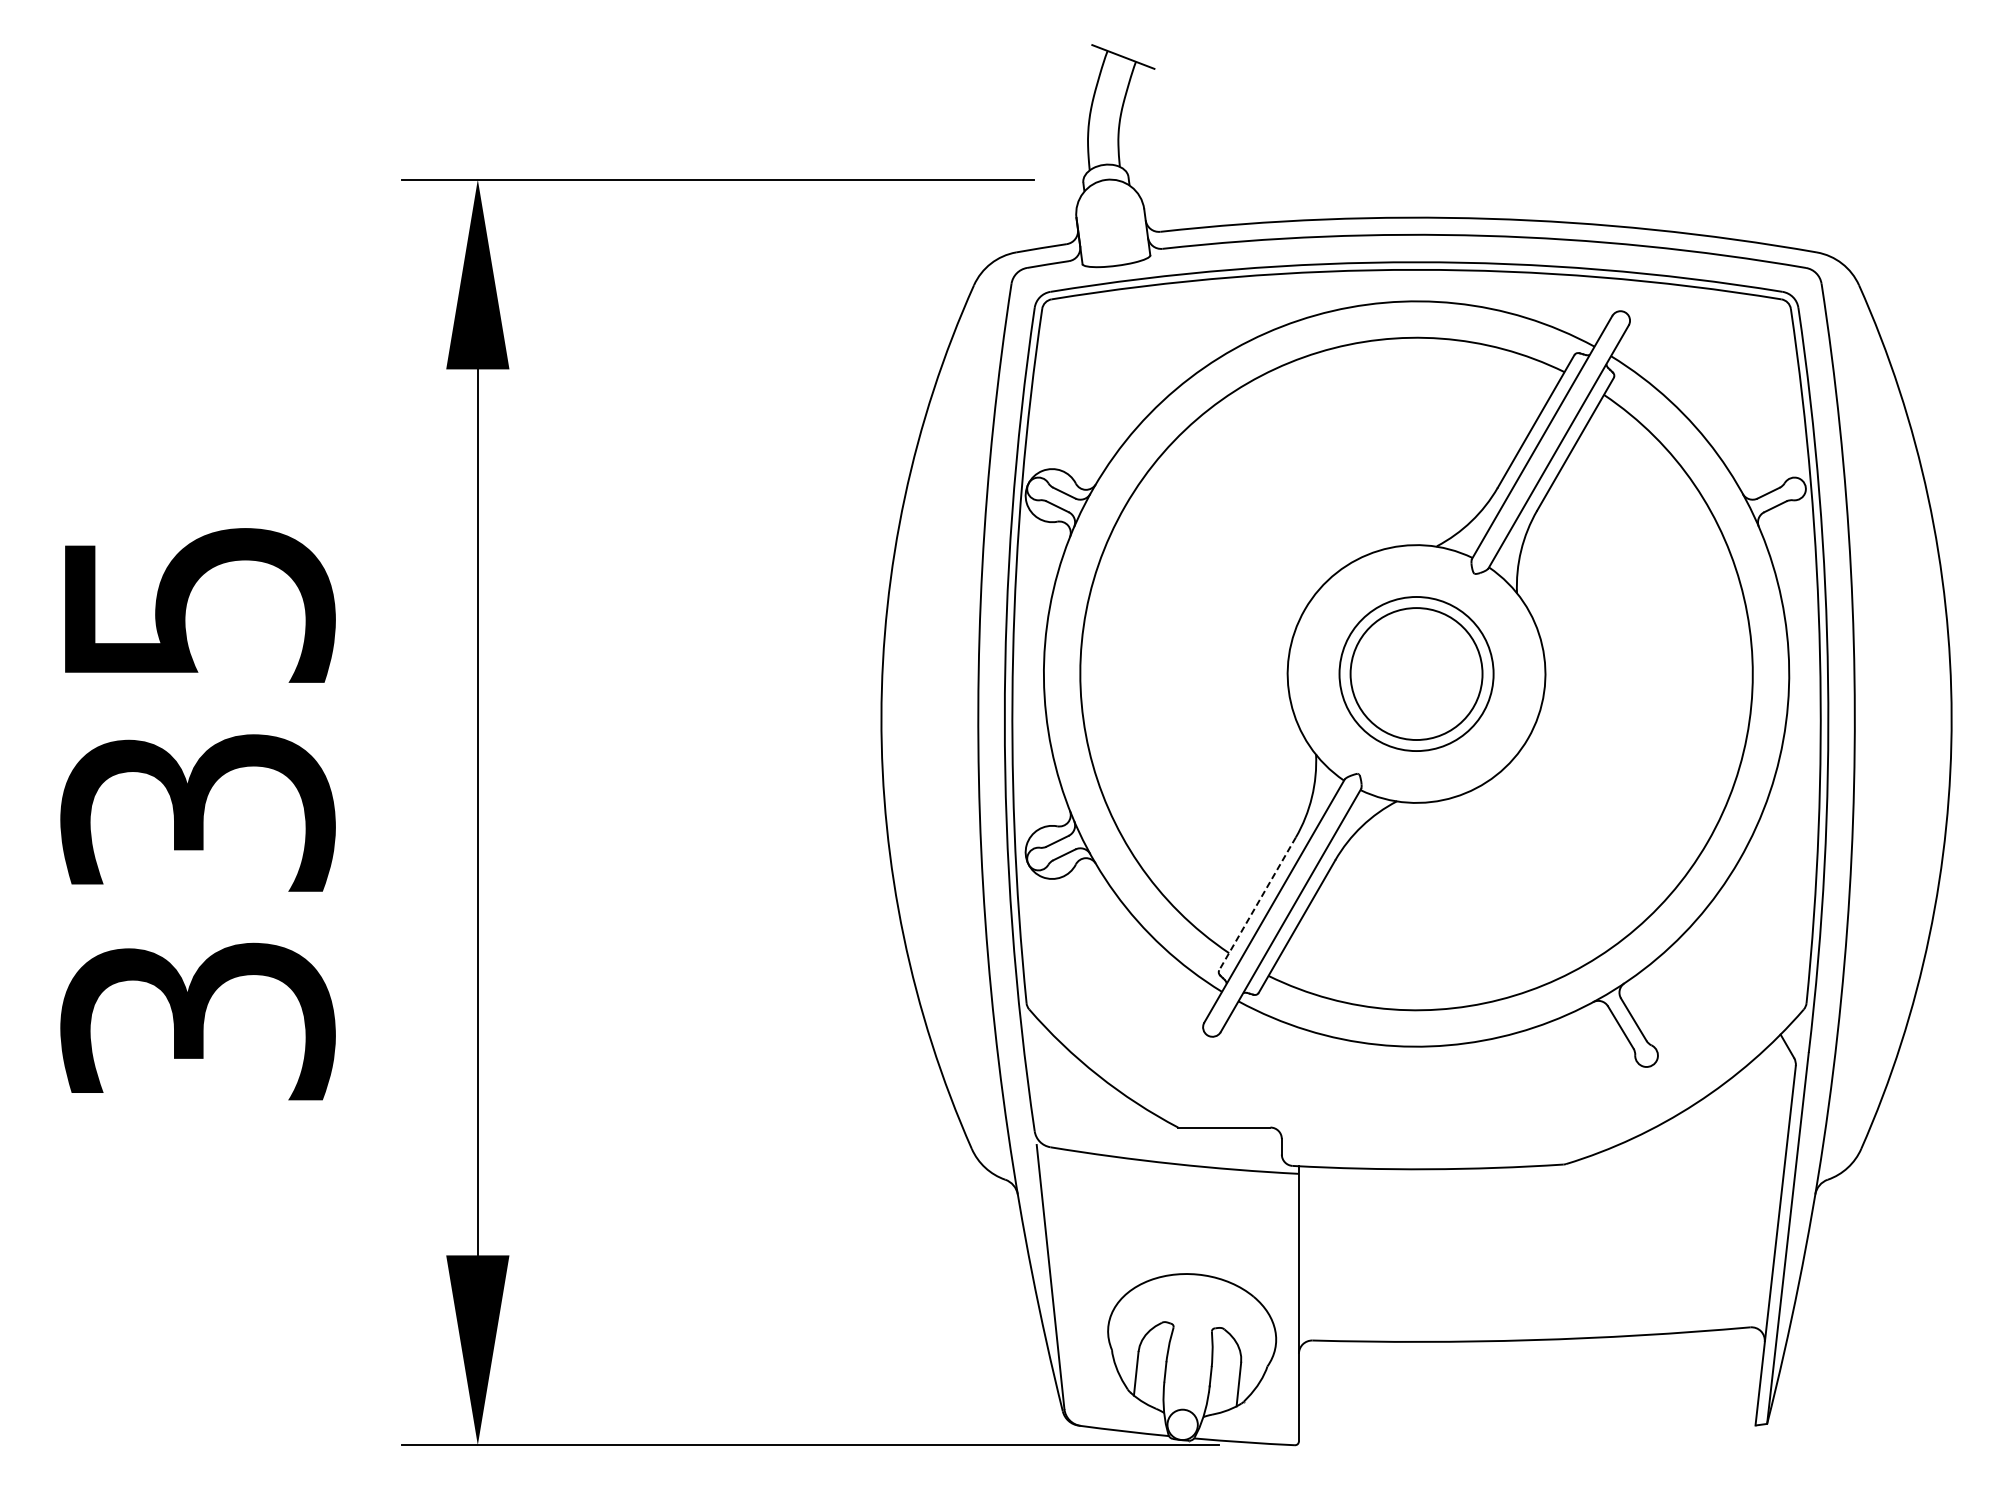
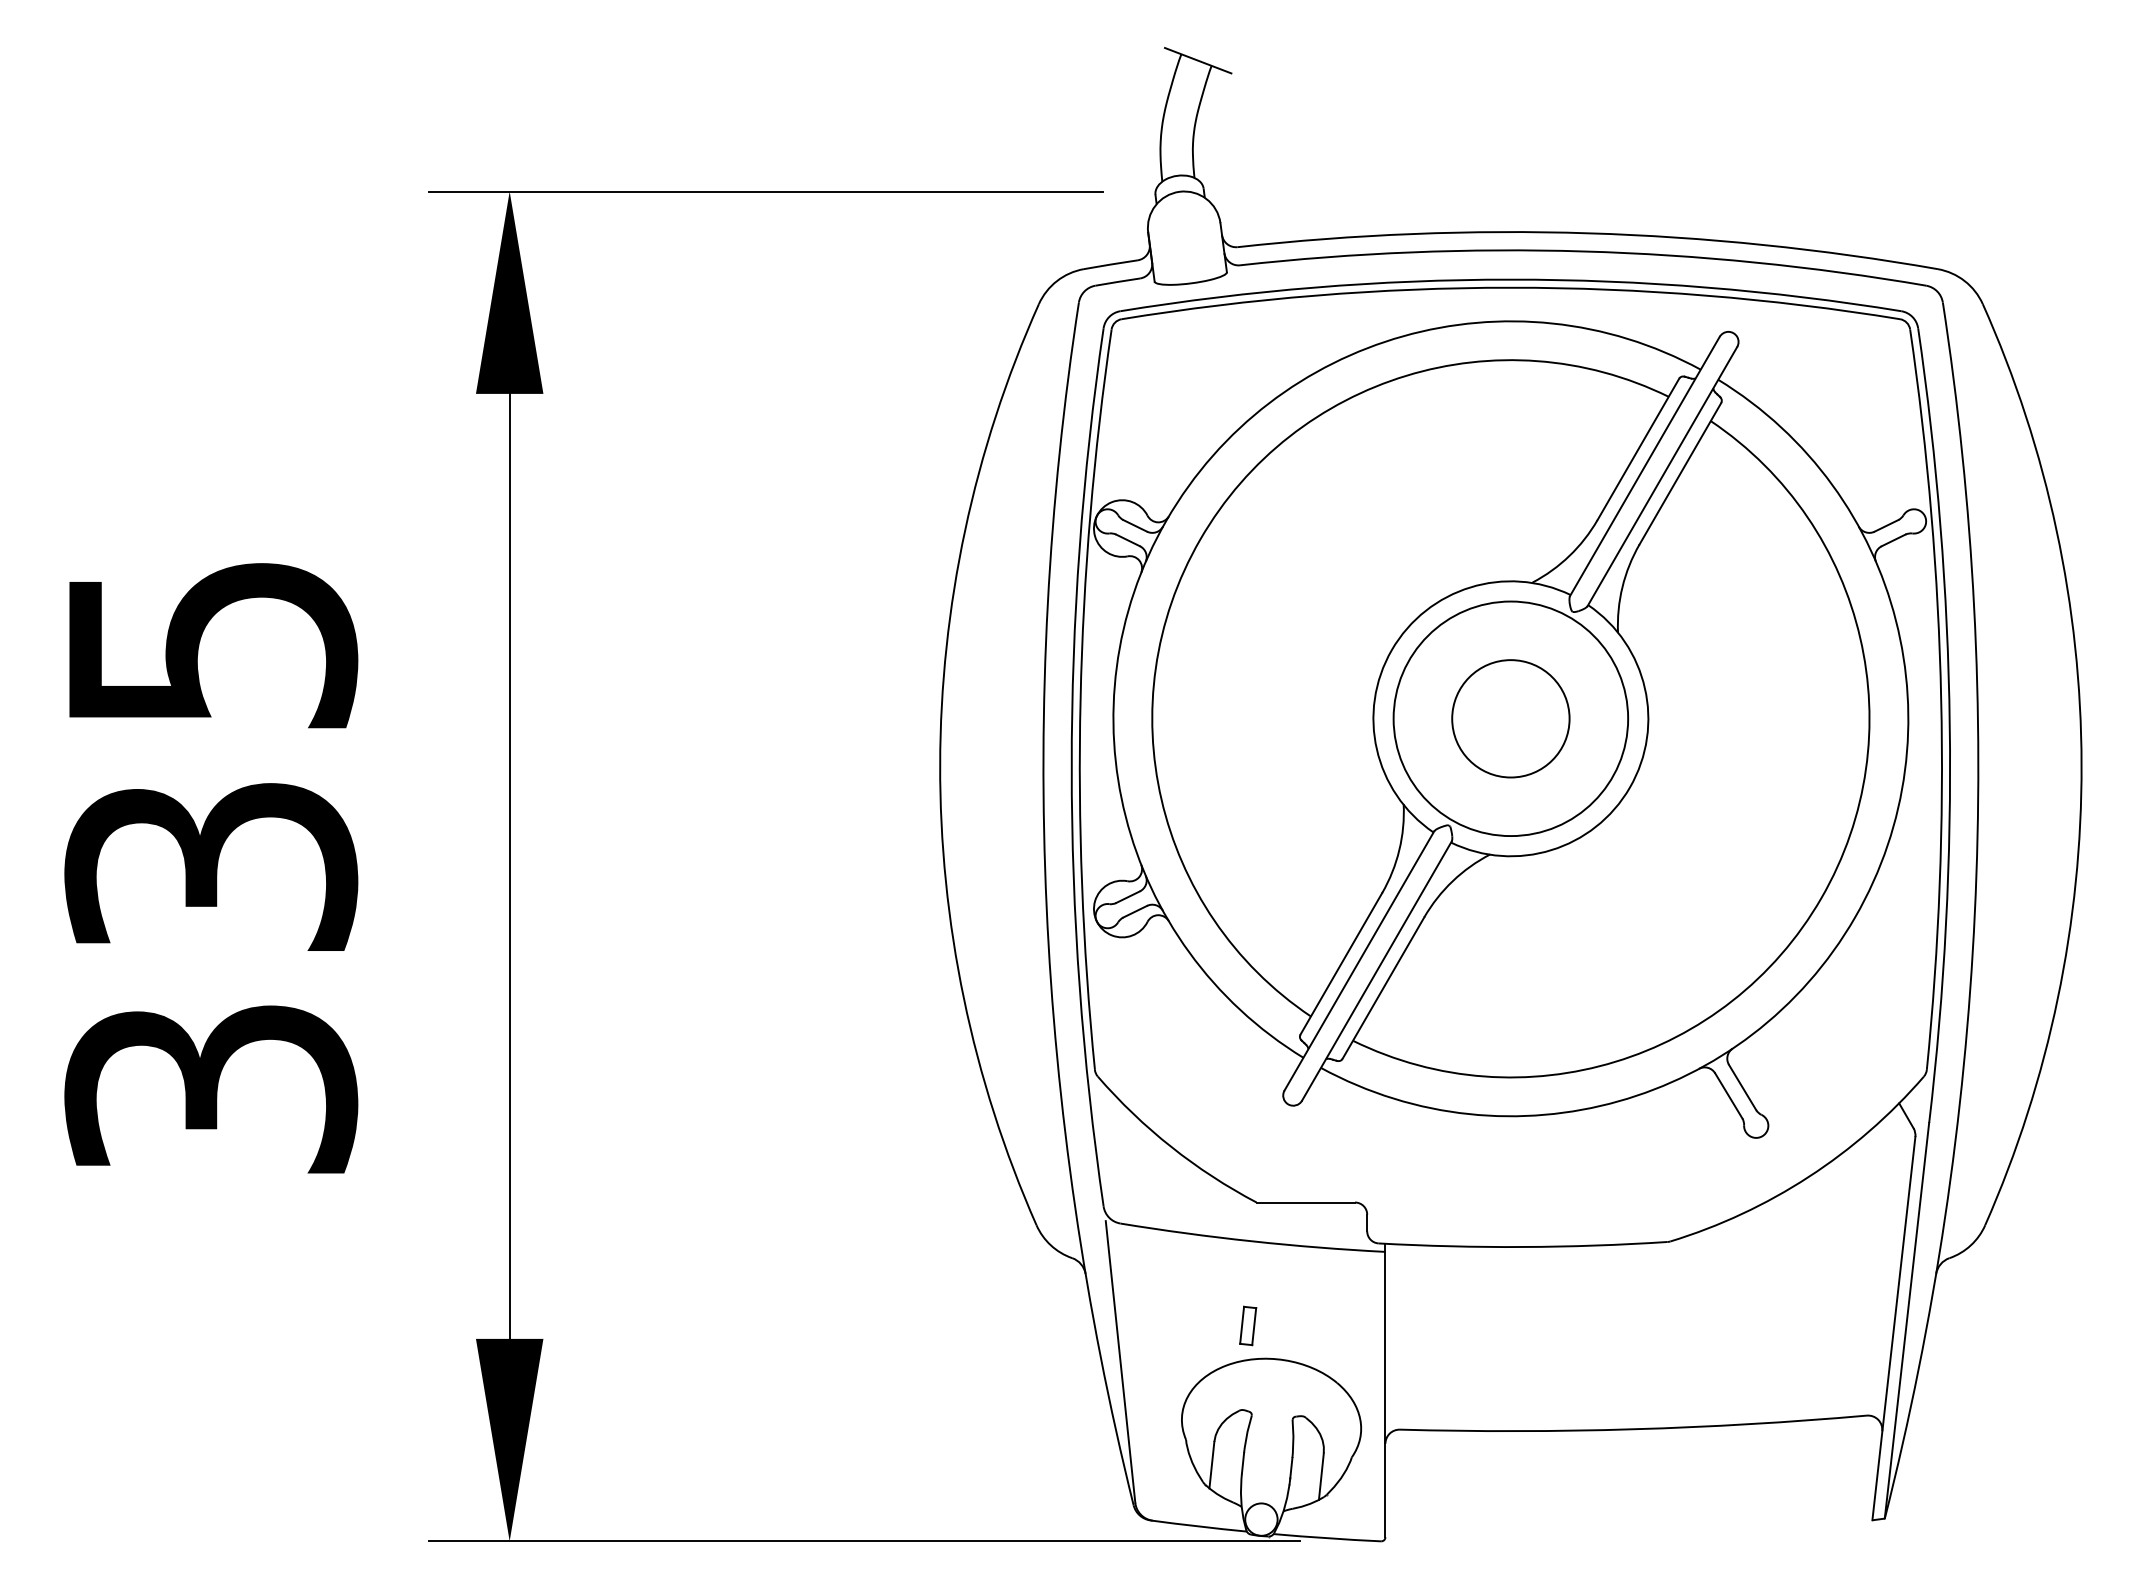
circle: (1416, 673) -> (1510, 718), size x0.71
circle: (1416, 673) -> (1510, 718), size x1.67
line: (1257, 903) -> (1341, 963), dashed -> solid
part: (1170, 1242) -> (1248, 1325), added

